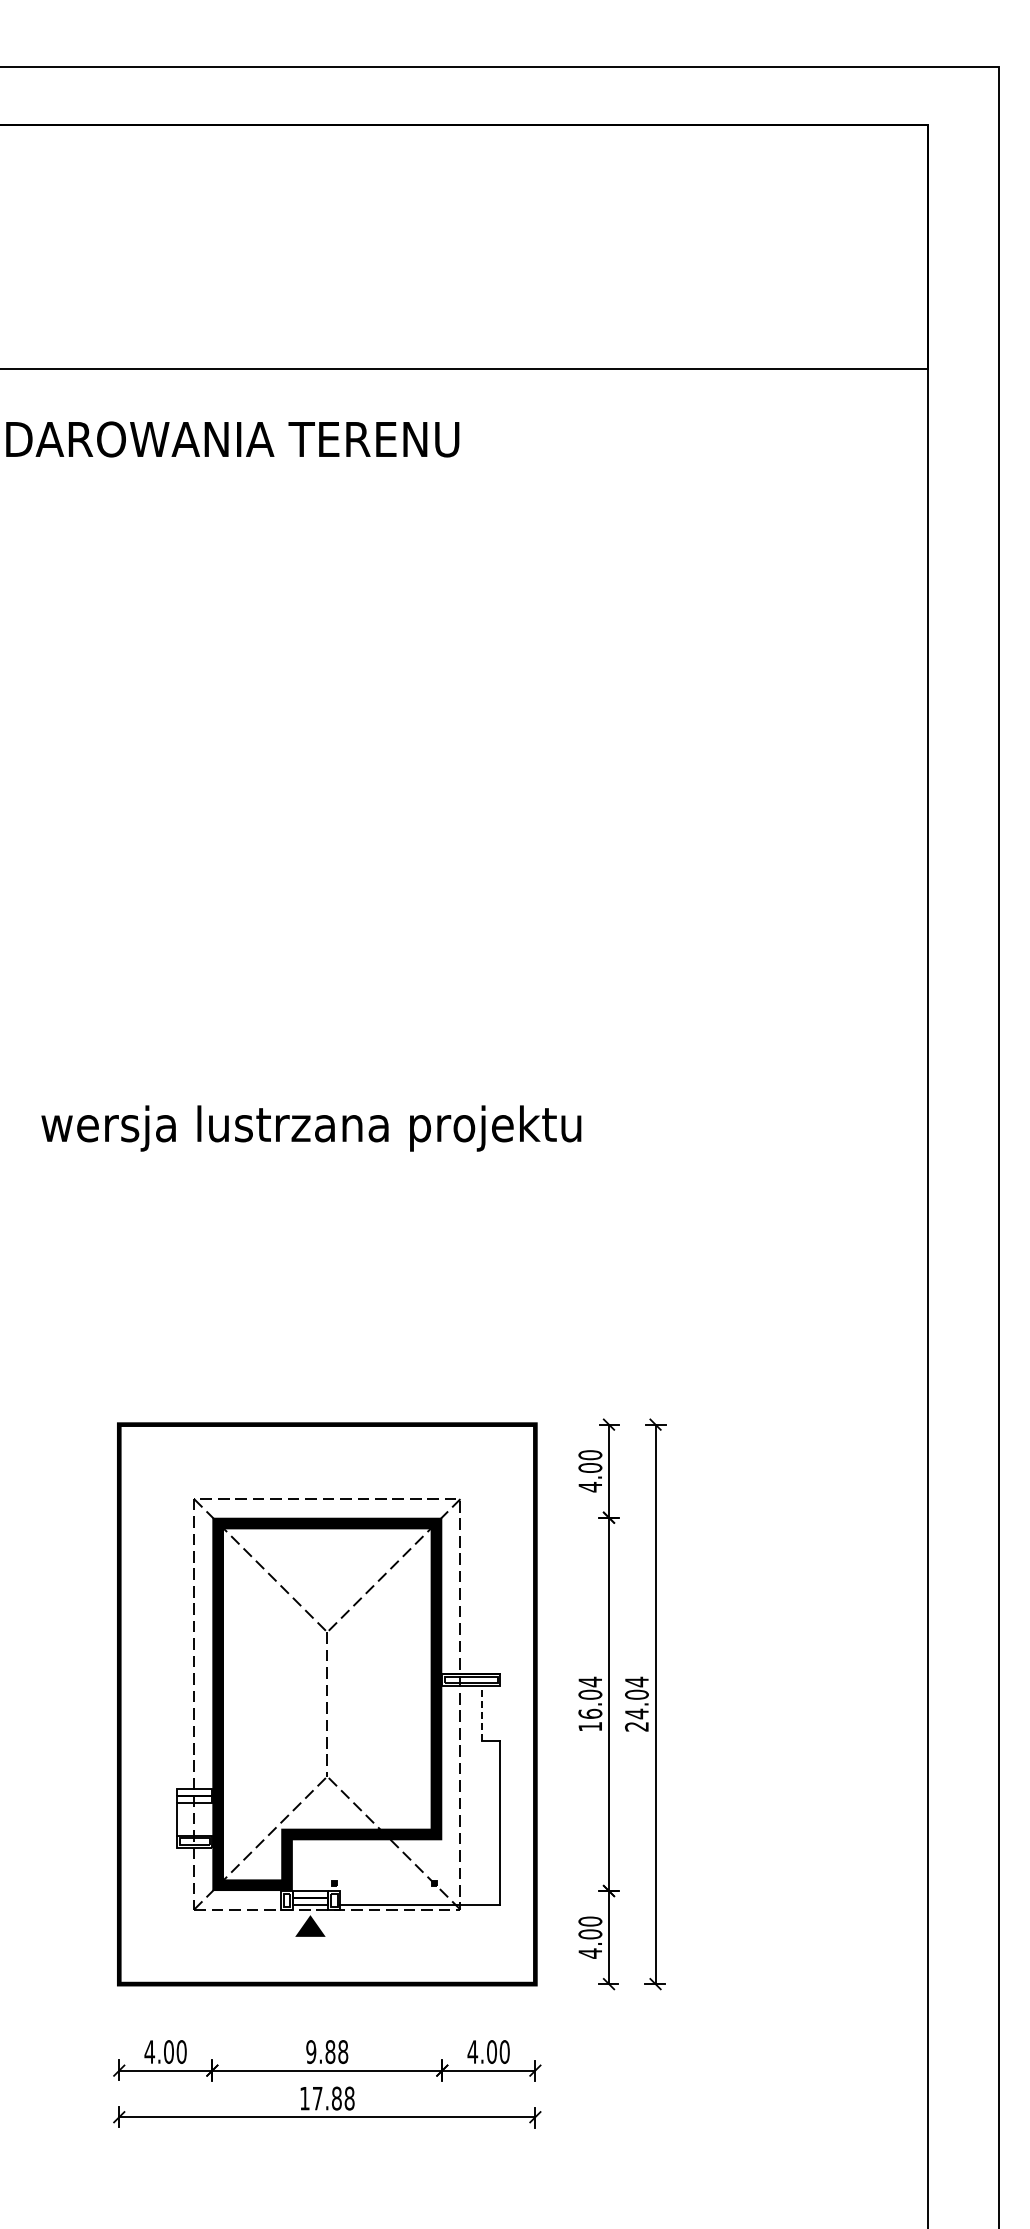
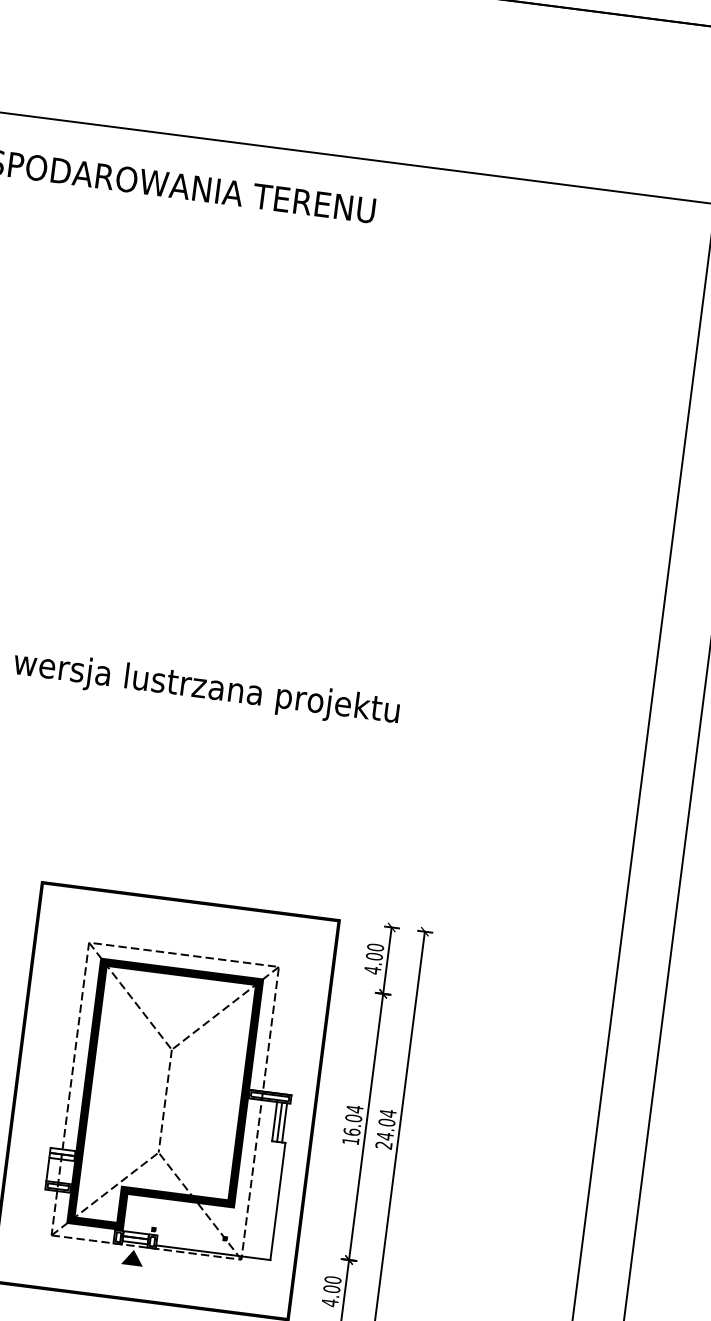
line: (481, 1712) -> (274, 1121), dashed -> solid
line: (488, 1712) -> (279, 1121), added
line: (495, 1712) -> (284, 1122), added

